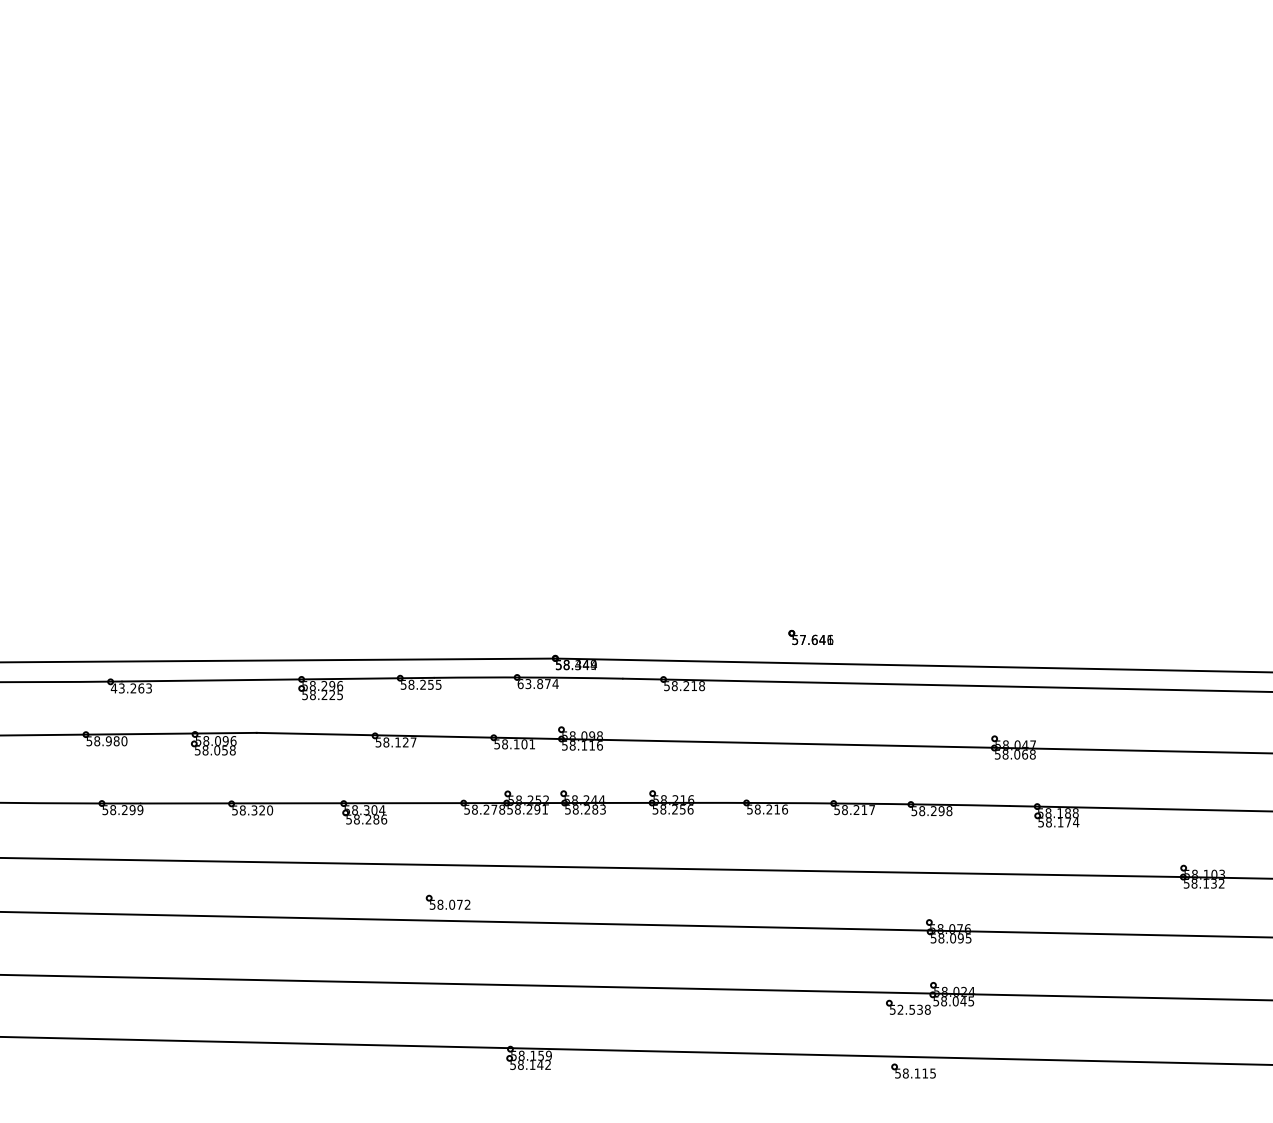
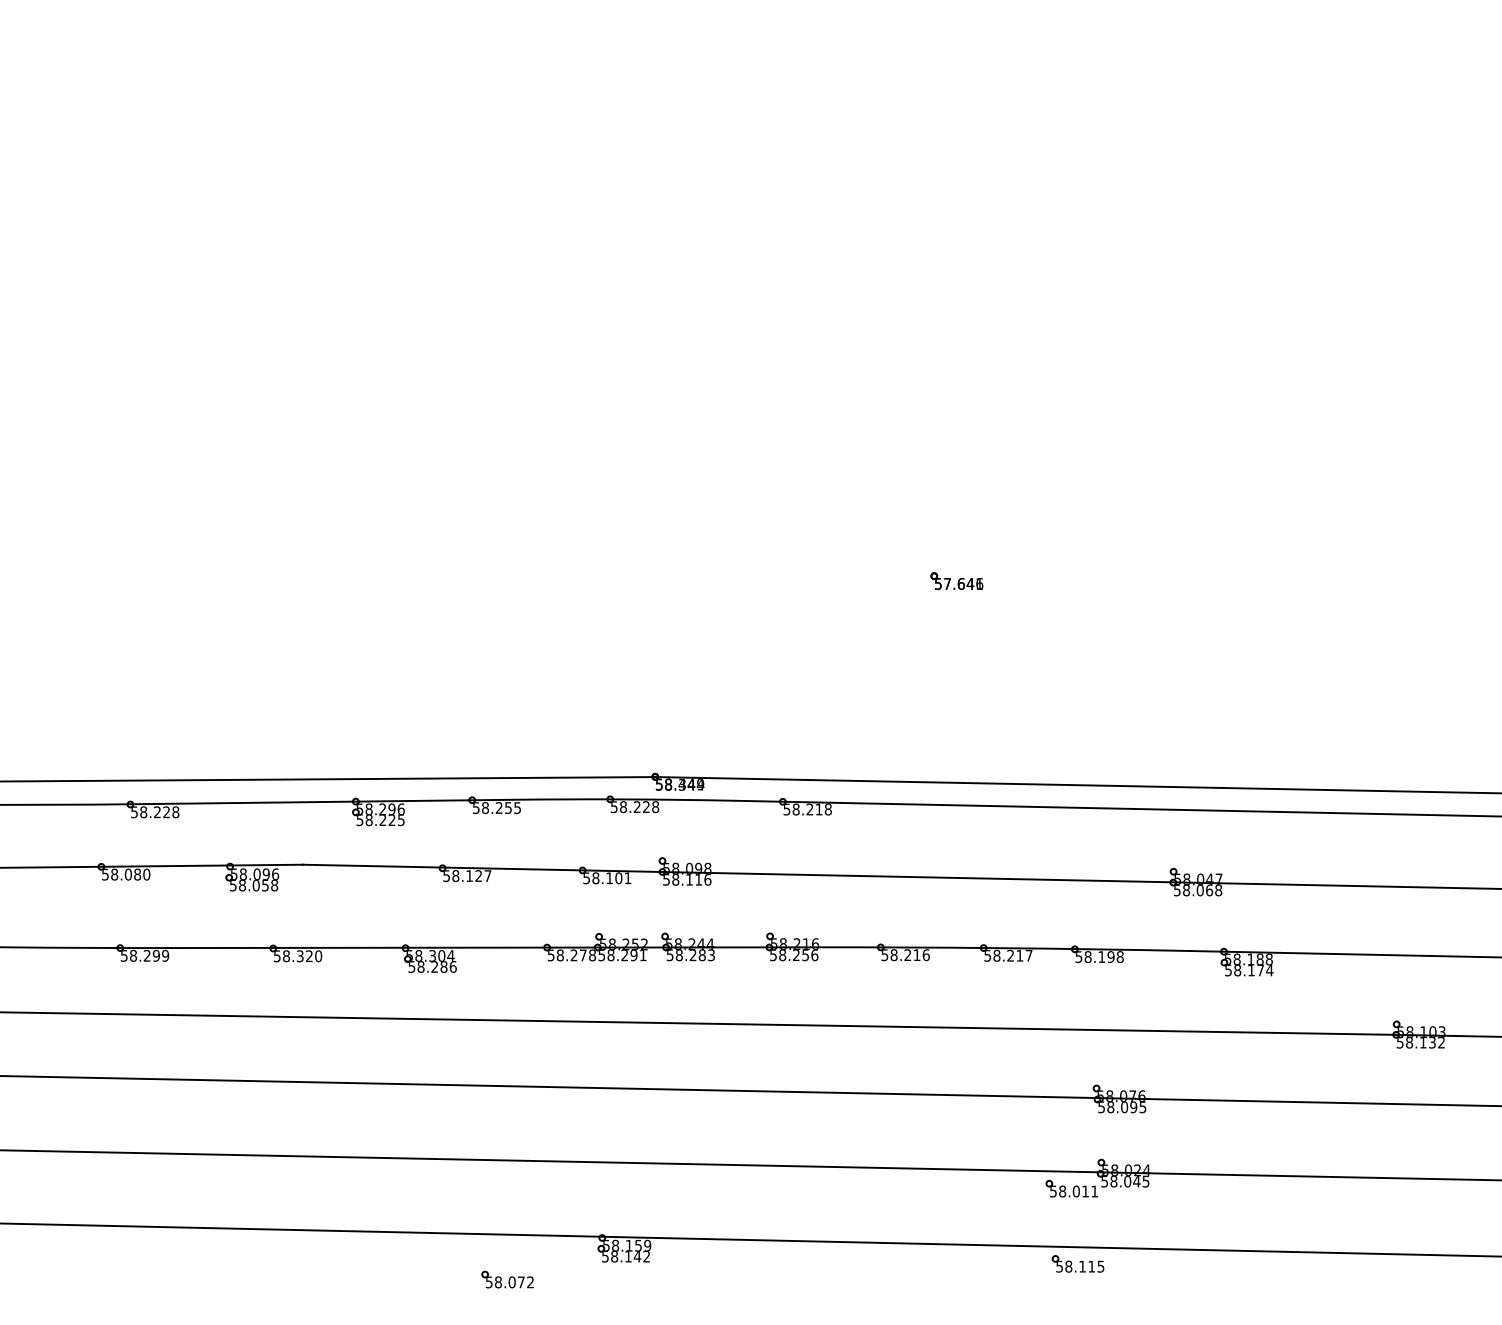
part: (810, 637) -> (956, 581), moved
text: (537, 684) -> (634, 807), 63.874 -> 58.228
text: (131, 688) -> (155, 812), 43.263 -> 58.228
text: (108, 741) -> (127, 874), 58.980 -> 58.080
text: (933, 810) -> (1101, 956), 58.298 -> 58.198
part: (447, 901) -> (506, 1278), moved
text: (913, 1009) -> (1077, 1191), 52.538 -> 58.011

